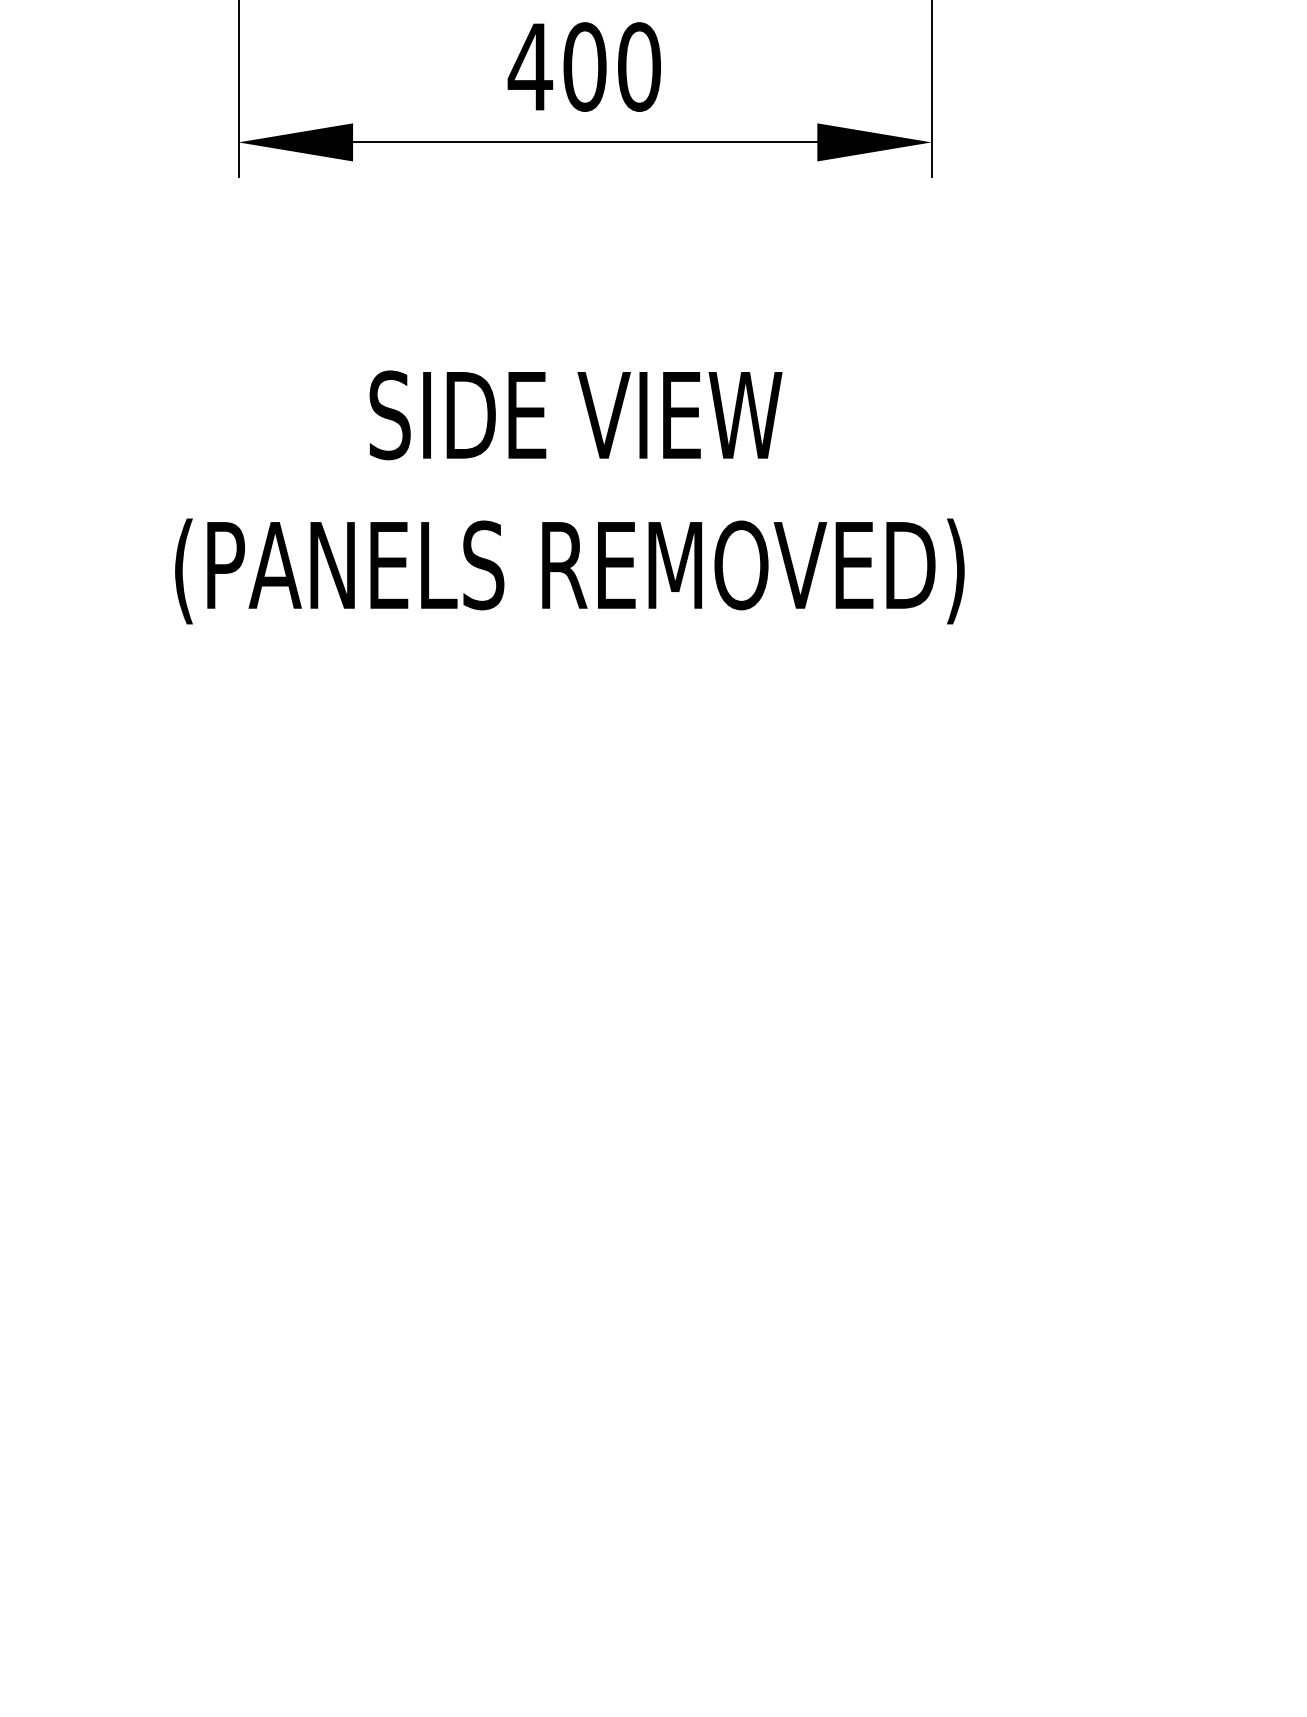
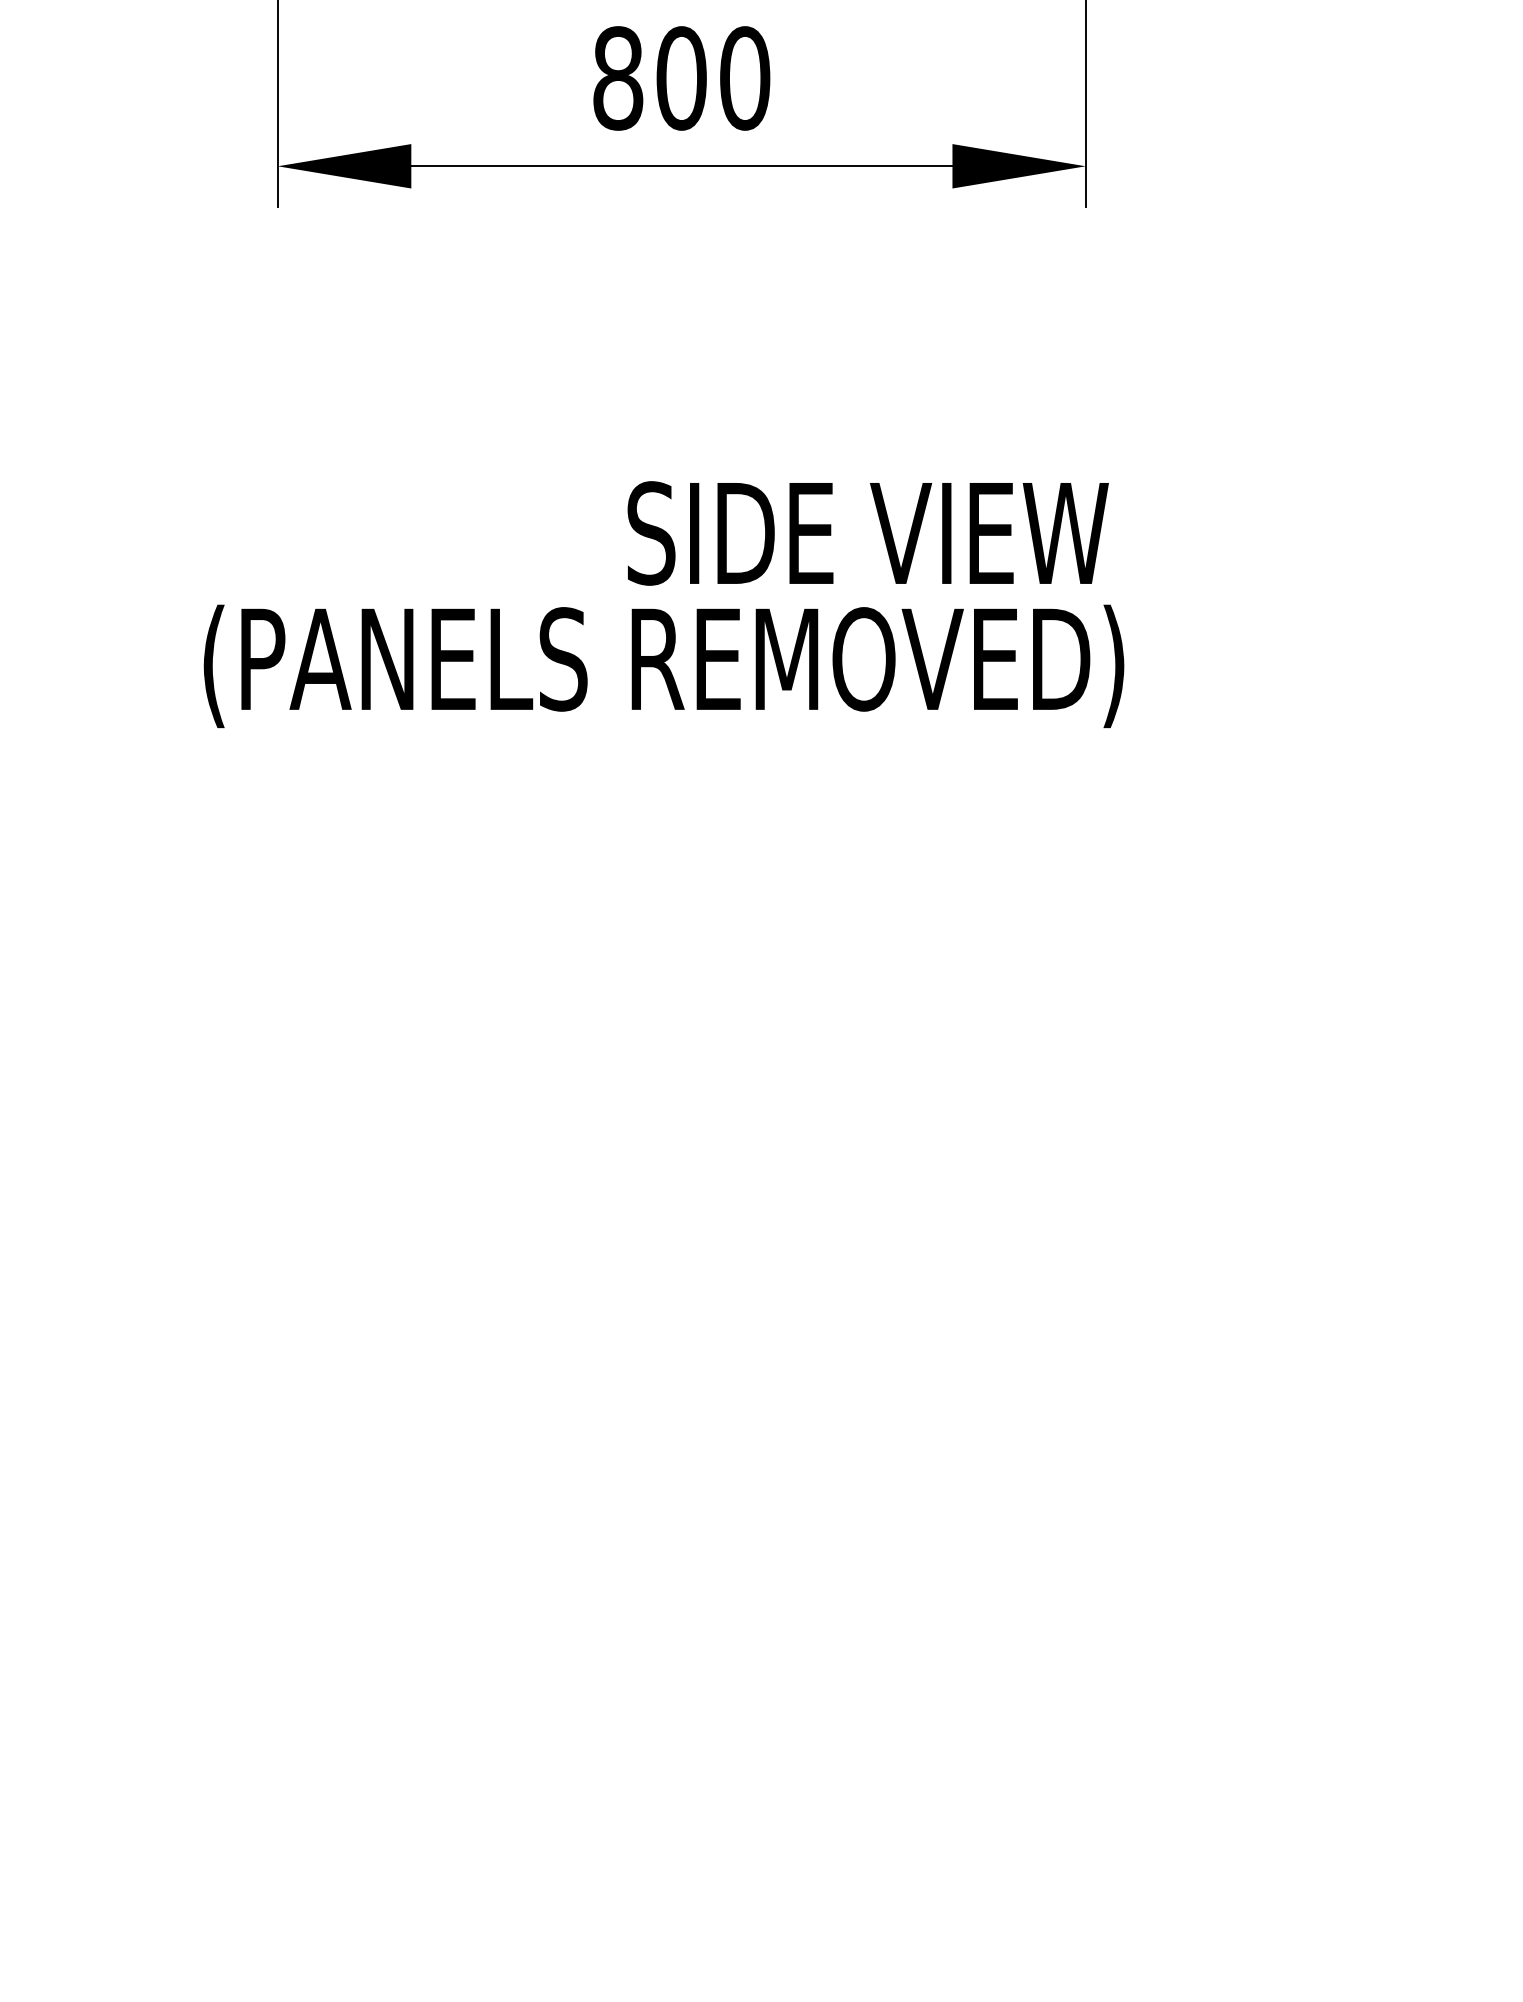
text: (529, 67) -> (617, 78), 400 -> 800
text: (575, 415) -> (867, 533), moved

